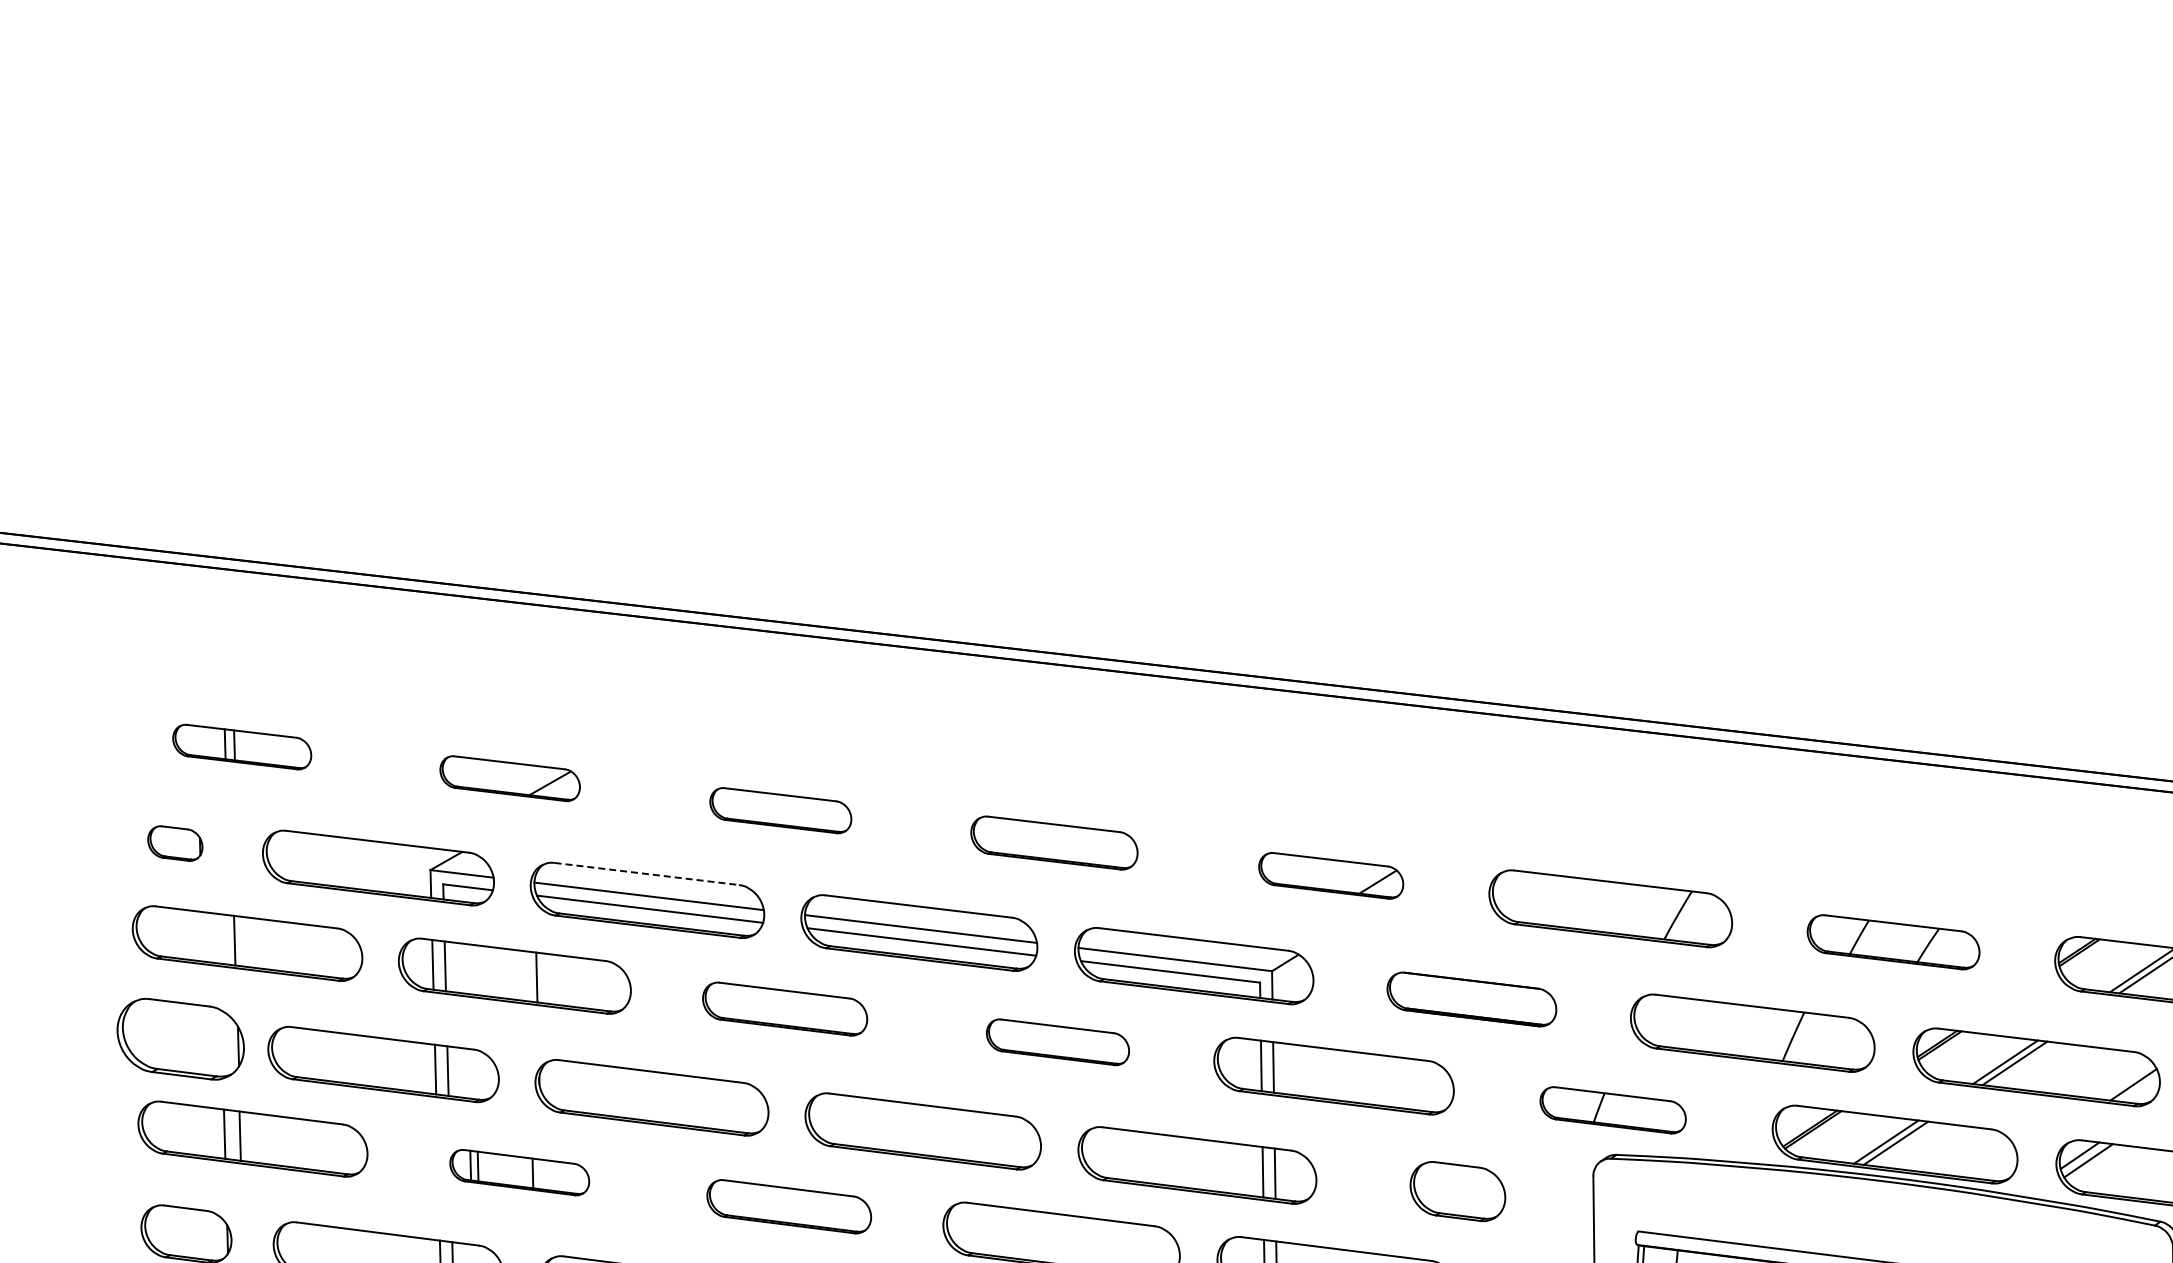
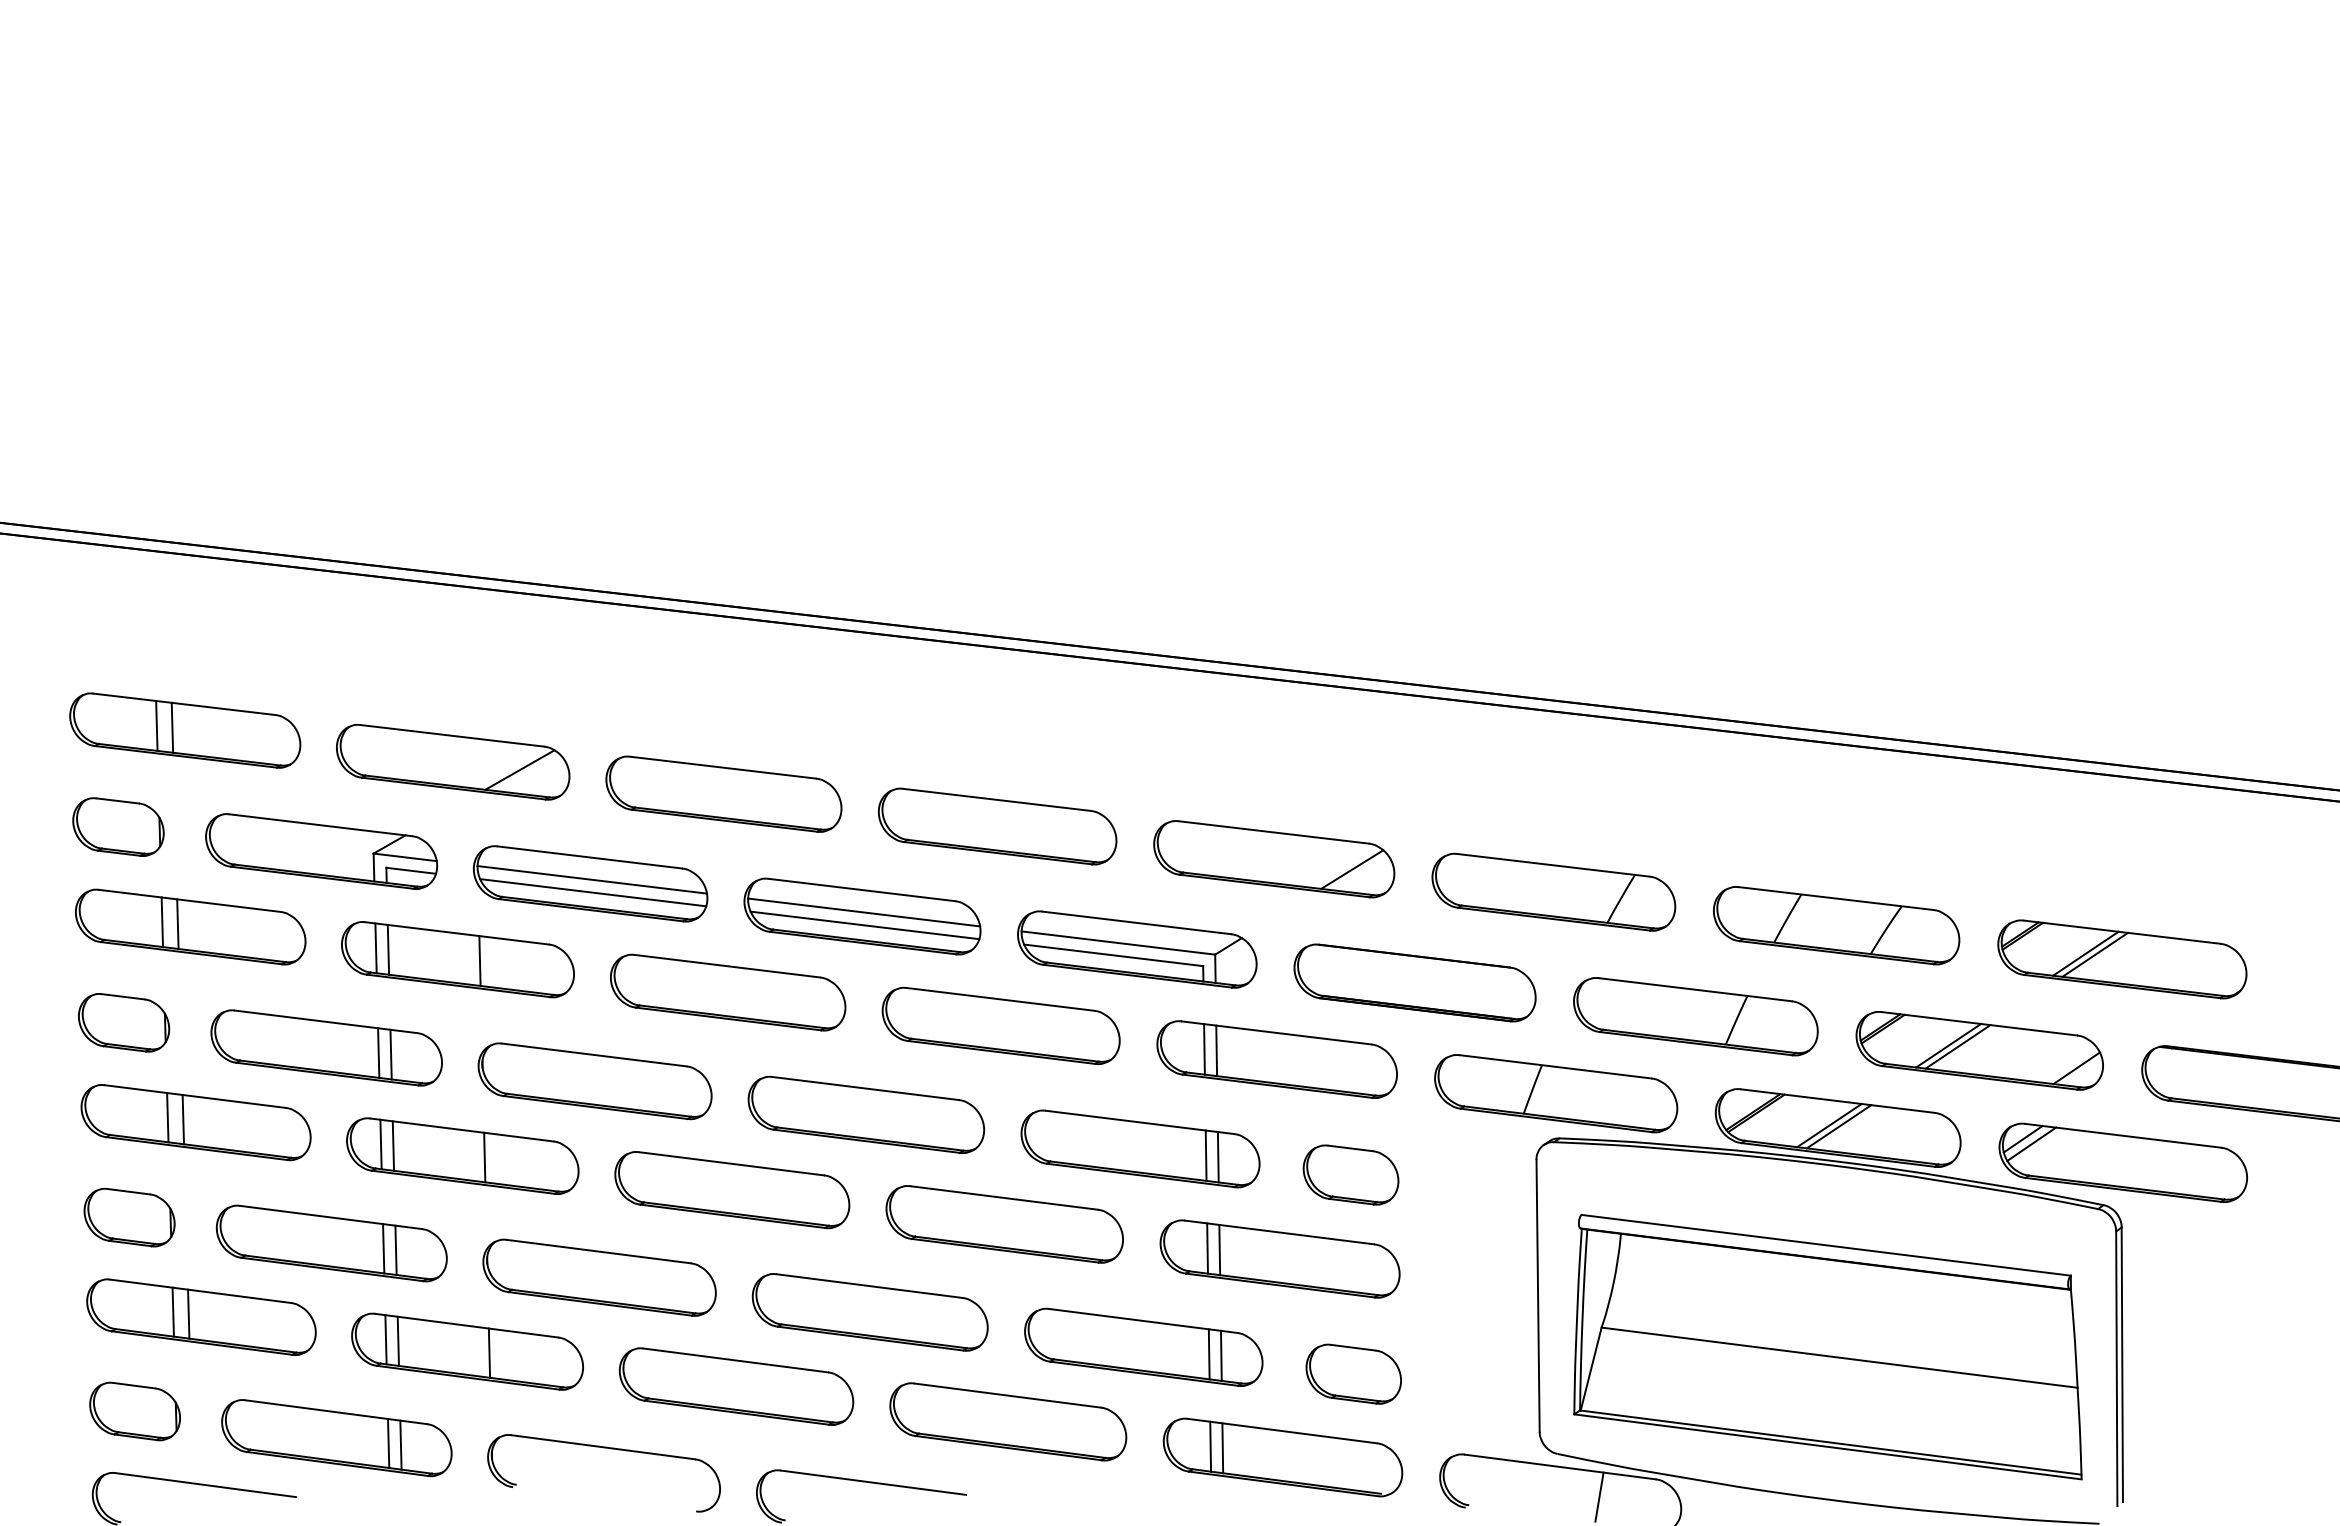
part: (242, 747) -> (185, 730), size x1.67
part: (510, 778) -> (453, 761), size x1.67
part: (780, 810) -> (723, 793), size x1.67
part: (175, 843) -> (118, 826), size x1.67
part: (1054, 843) -> (997, 826), size x1.43
line: (646, 874) -> (589, 857), dashed -> solid
part: (1331, 876) -> (1274, 859), size x1.67
line: (219, 939) -> (162, 922), added
part: (1893, 942) -> (1836, 925), size x1.43
part: (1471, 999) -> (1414, 982), size x1.43
part: (785, 1009) -> (728, 992), size x1.43
part: (181, 1039) -> (124, 1022), size x0.71
part: (1057, 1042) -> (1000, 1025), size x1.67
part: (1613, 1110) -> (1556, 1093), size x1.67
part: (519, 1172) -> (462, 1155), size x1.67
part: (1457, 1191) -> (1350, 1174), moved
part: (789, 1207) -> (732, 1190), size x1.43

